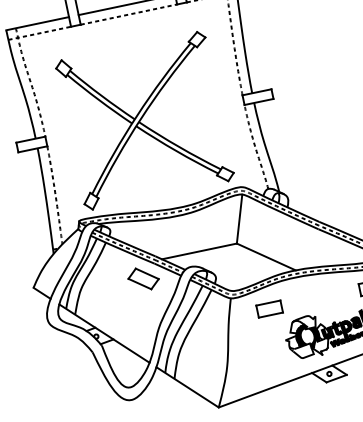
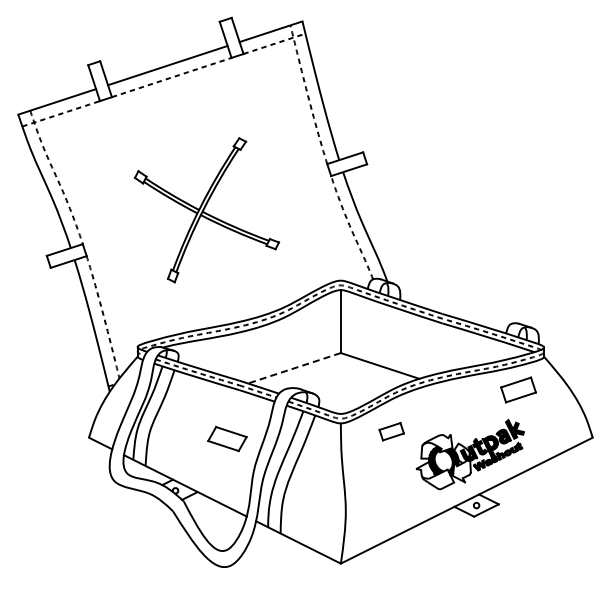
part: (144, 121) -> (206, 210), size x0.6
line: (199, 251) -> (294, 368), solid -> dashed
part: (143, 279) -> (227, 439), moved
part: (269, 308) -> (391, 431), size x0.7

